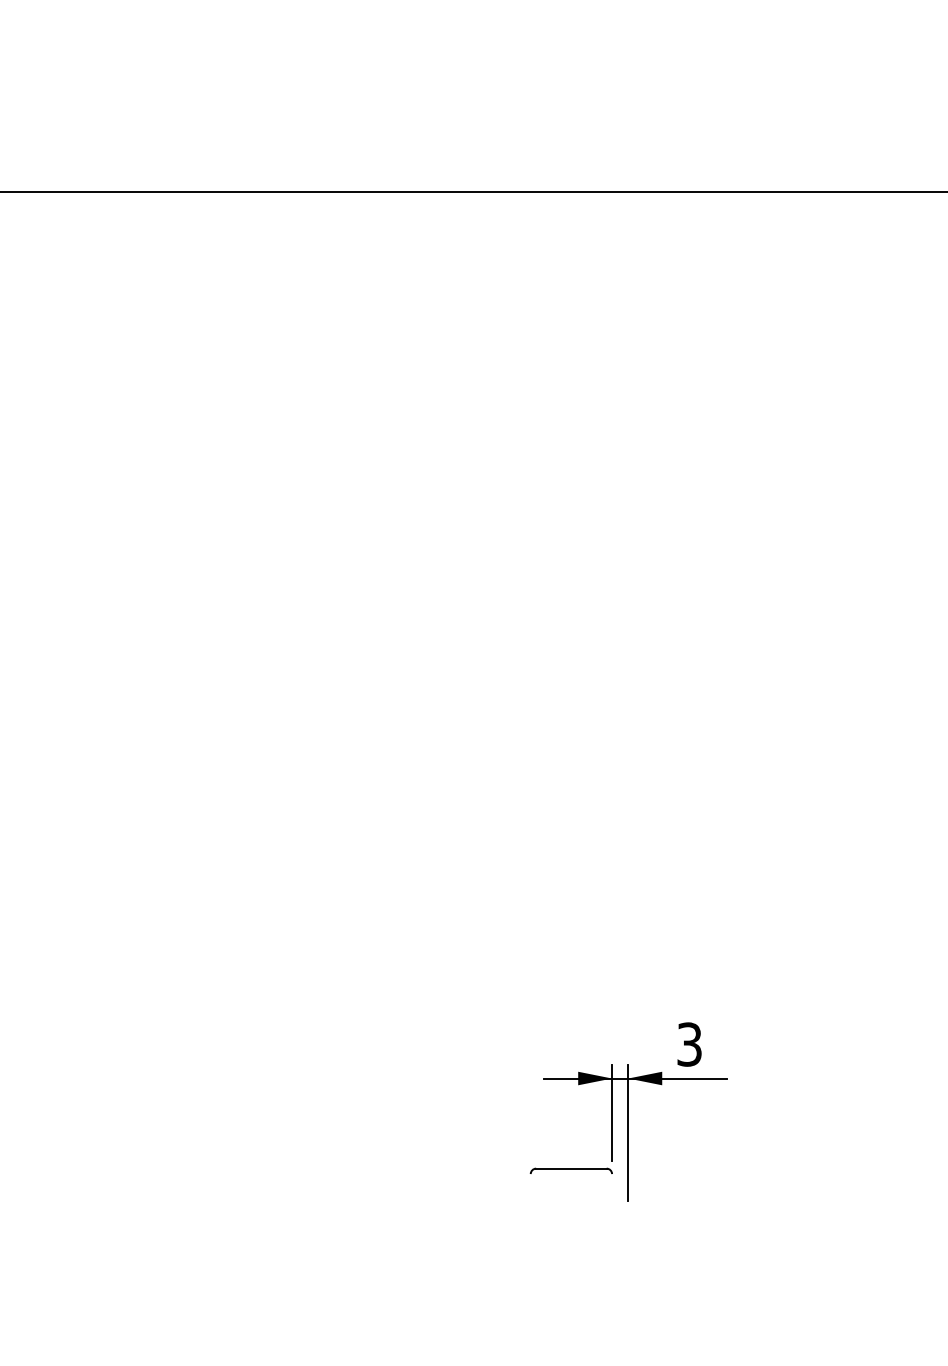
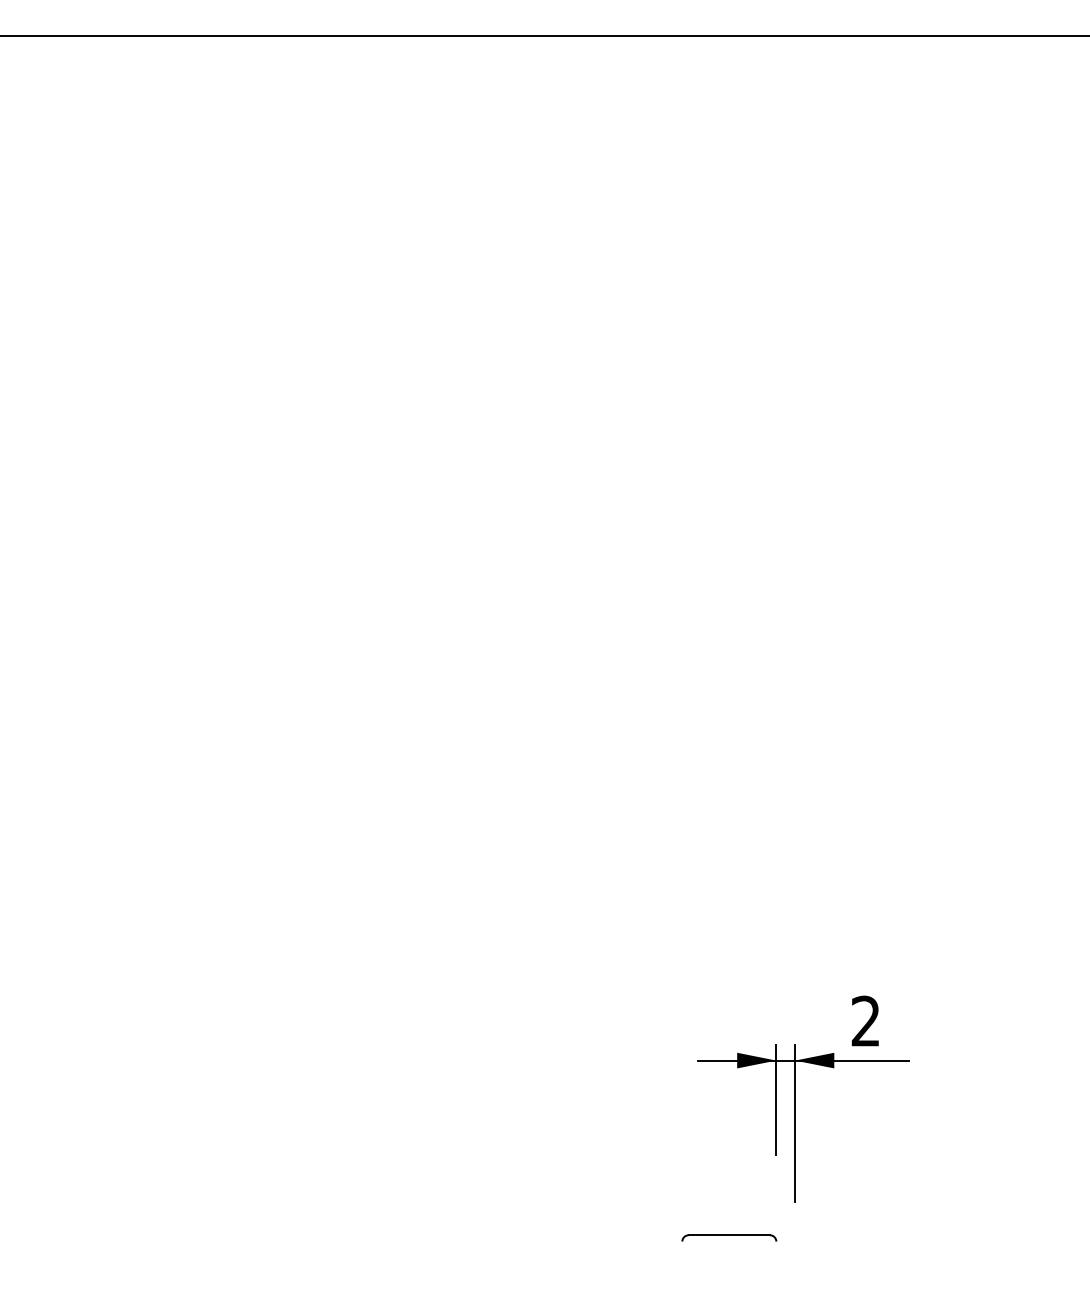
text: (689, 1044) -> (865, 1021), 3 -> 2
part: (570, 1170) -> (728, 1237), moved

